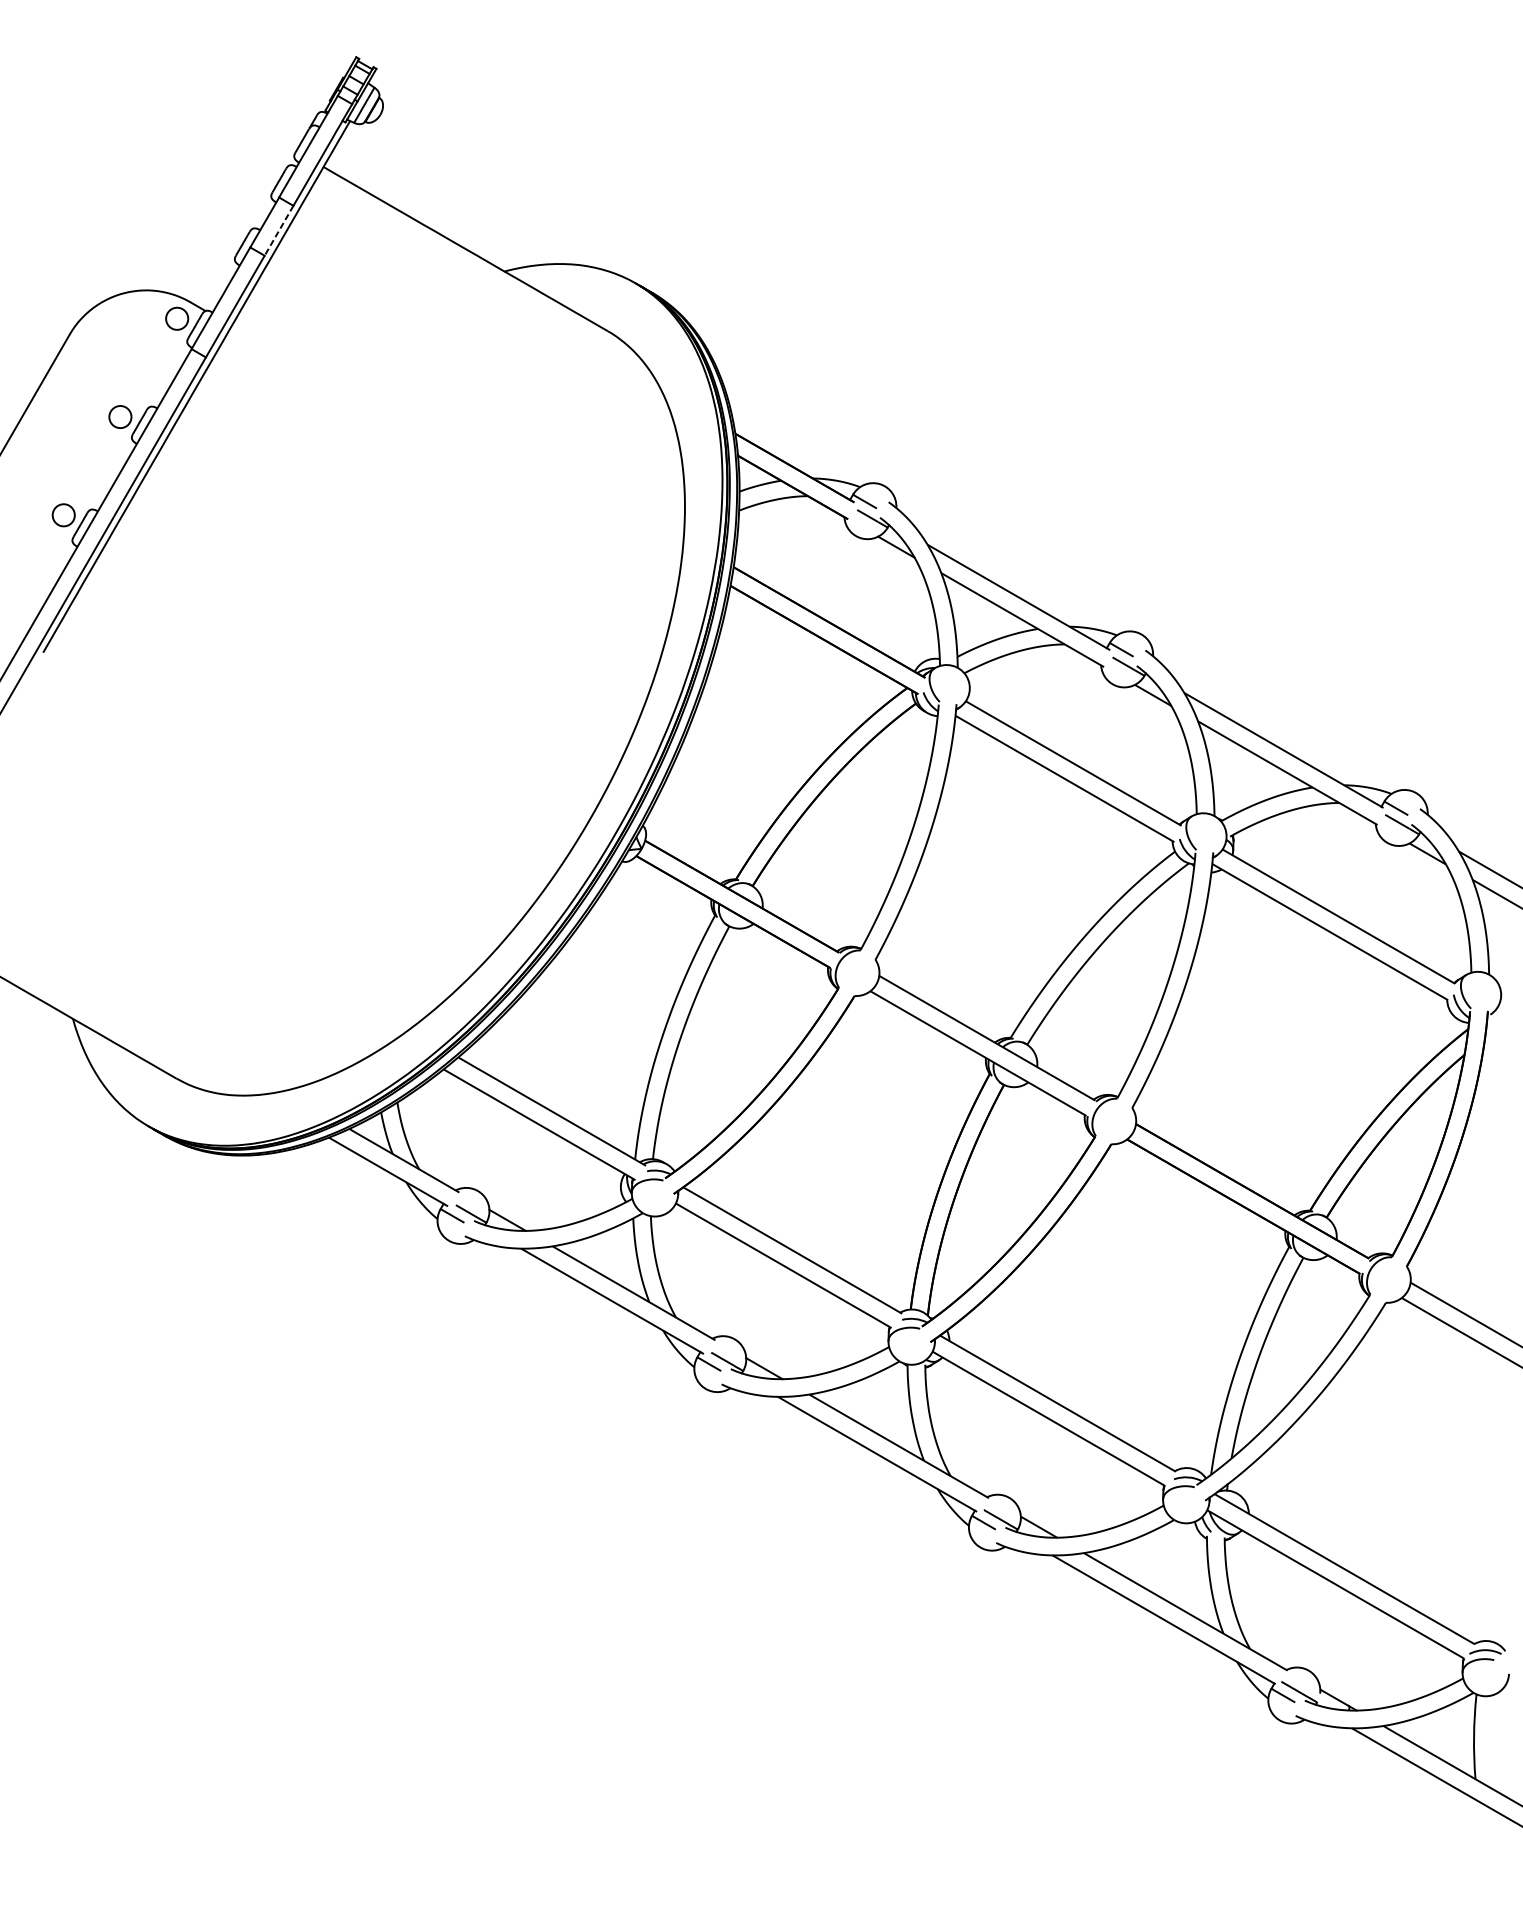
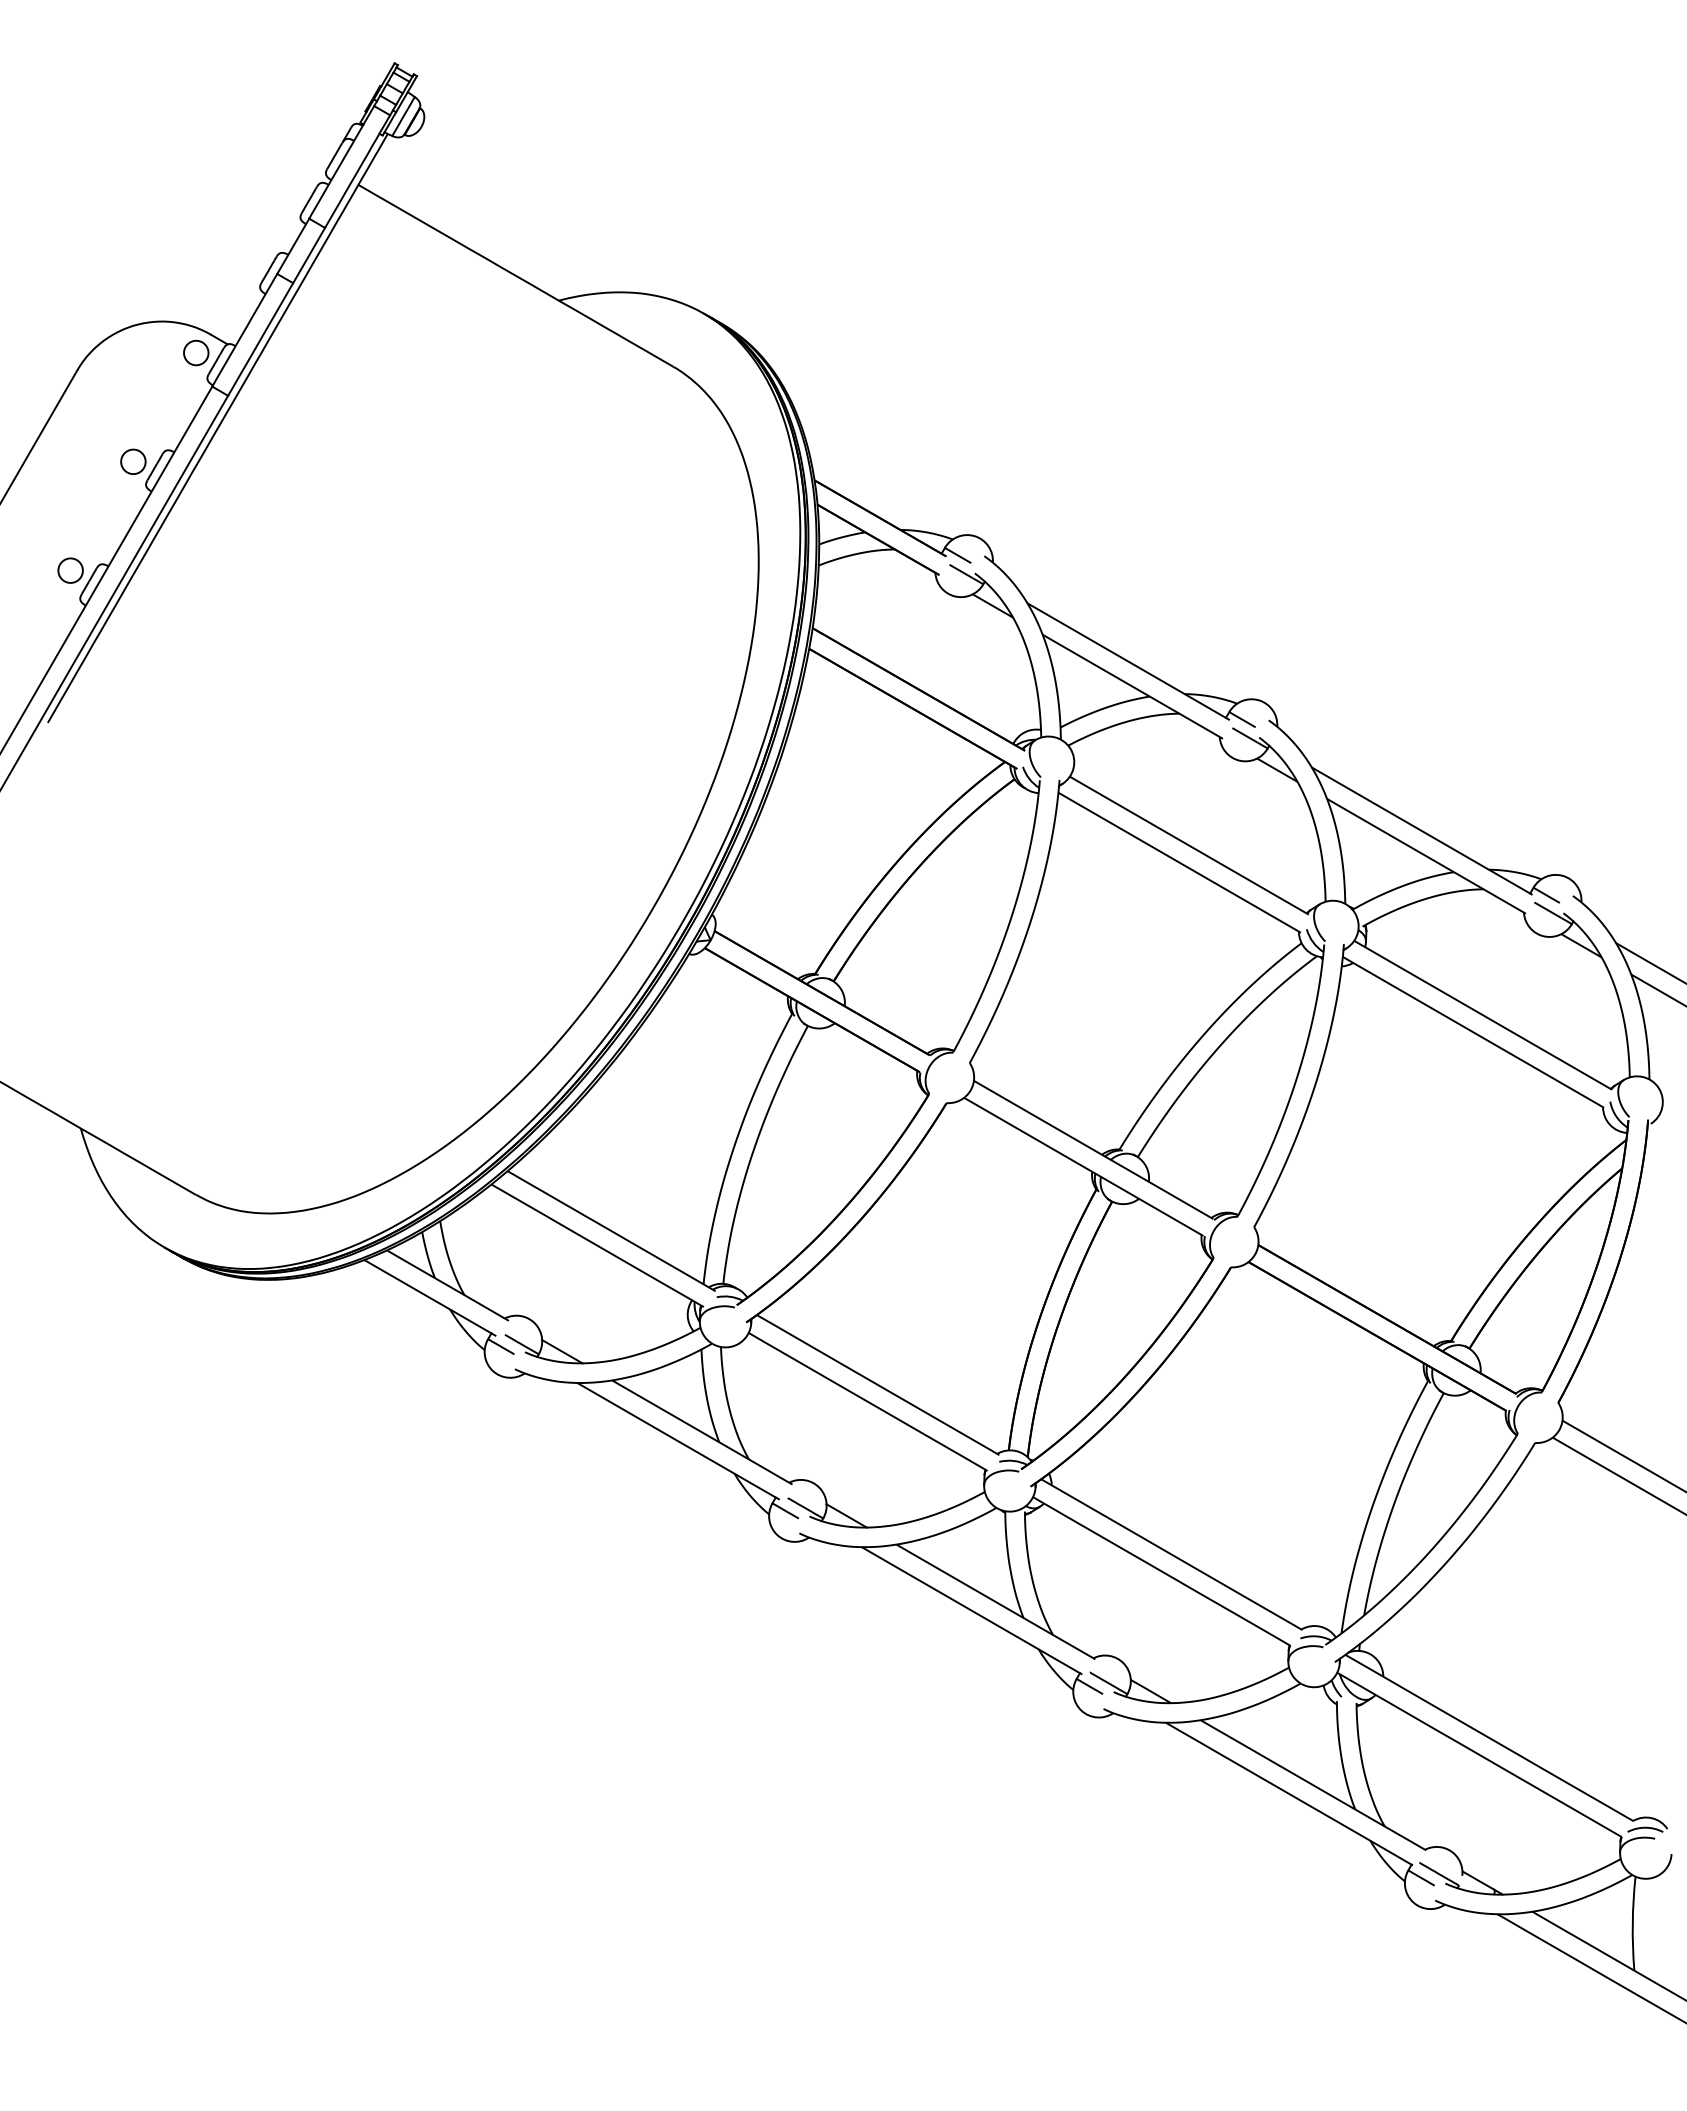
line: (279, 230) -> (309, 255), dashed -> solid

